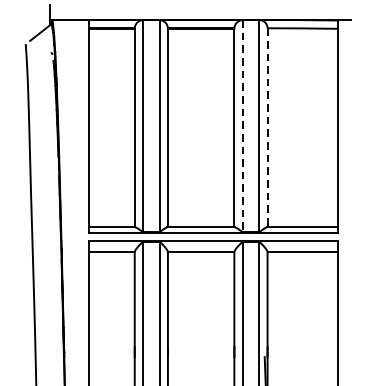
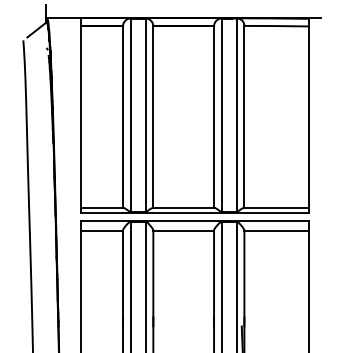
line: (242, 126) -> (221, 115), dashed -> solid
line: (267, 128) -> (244, 117), dashed -> solid

